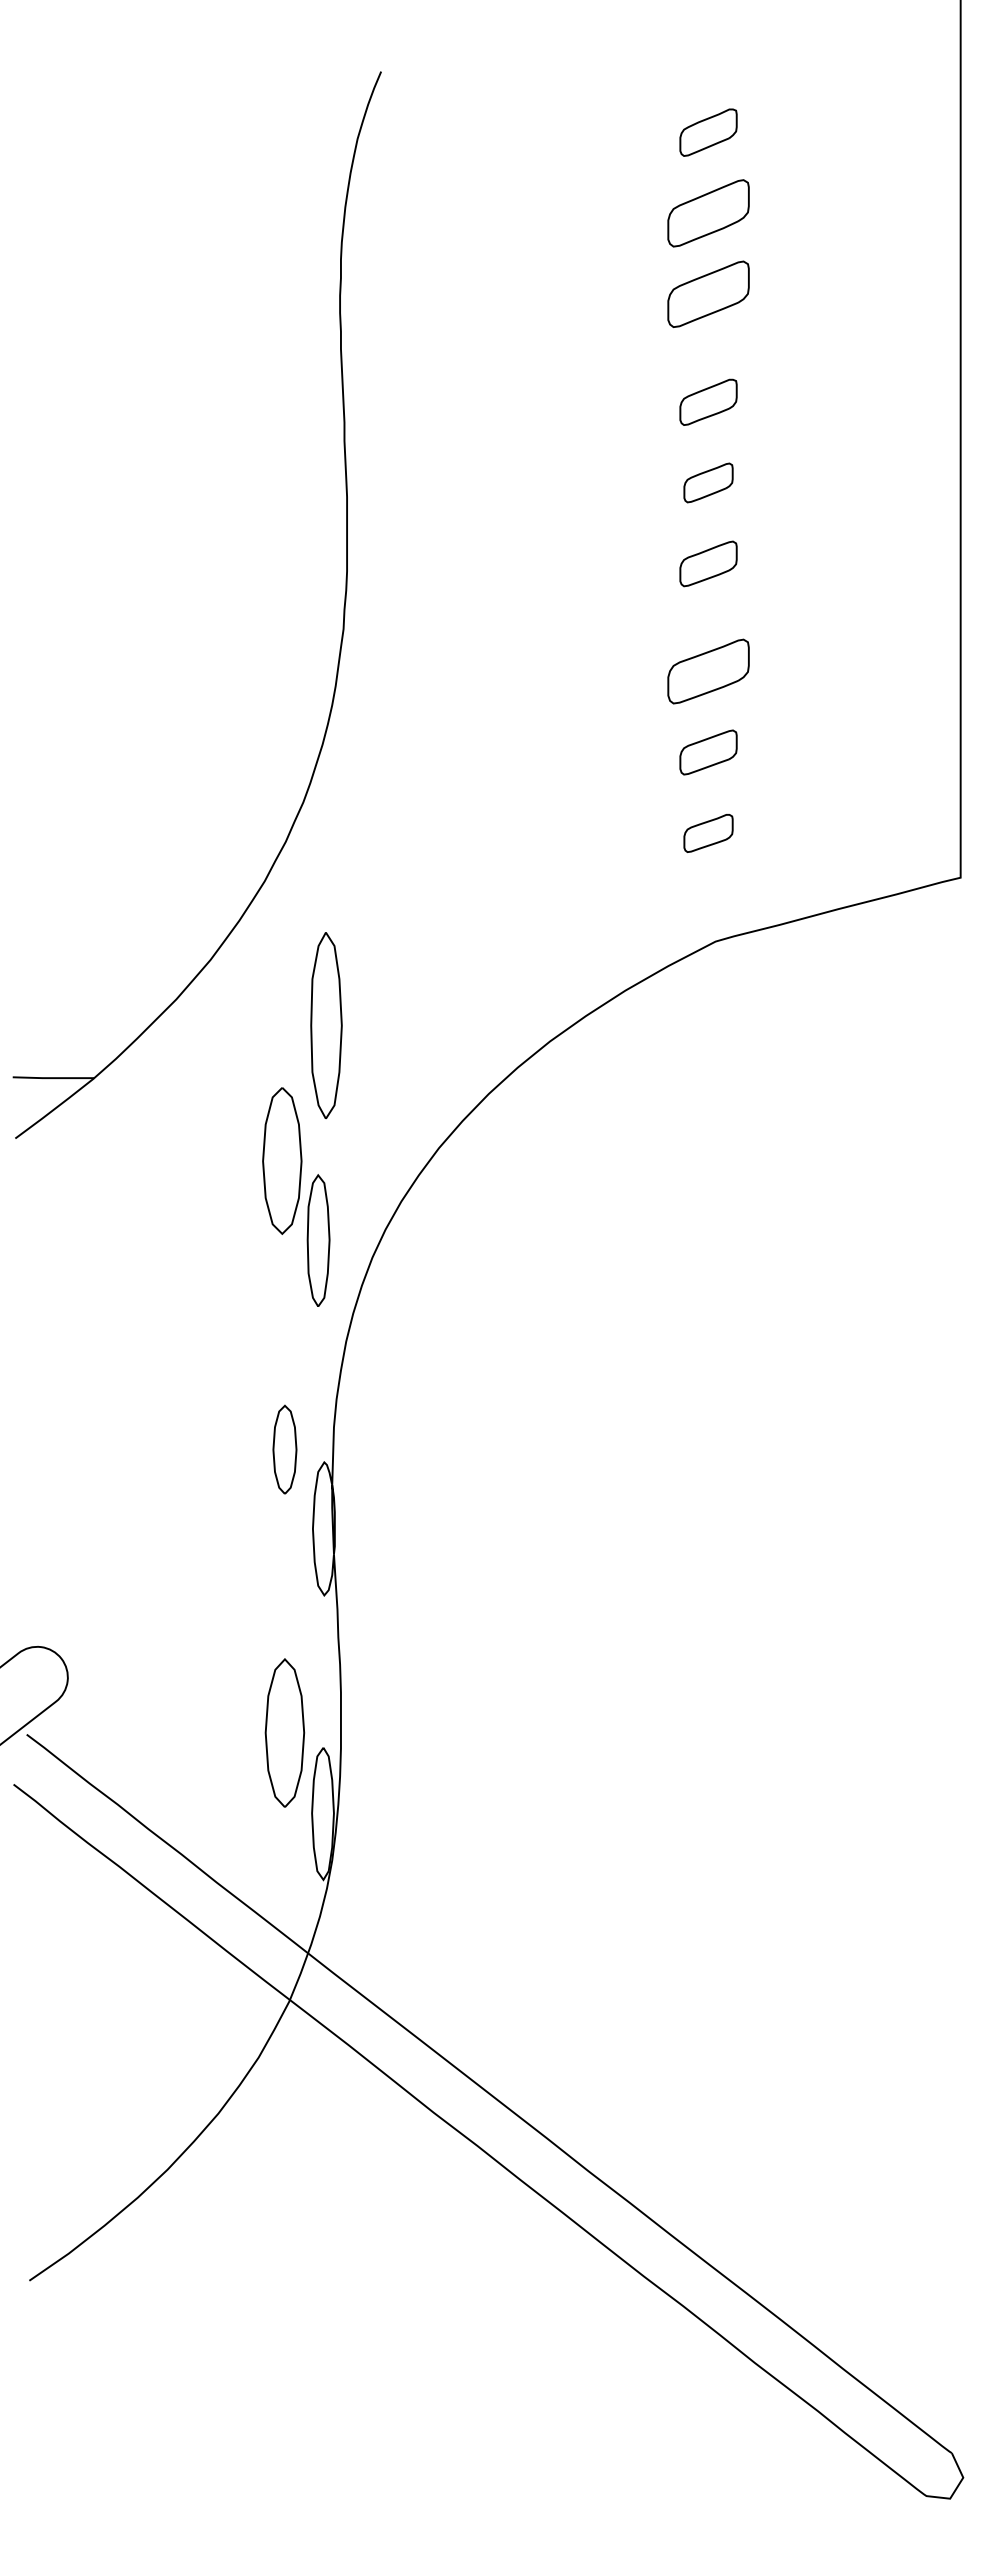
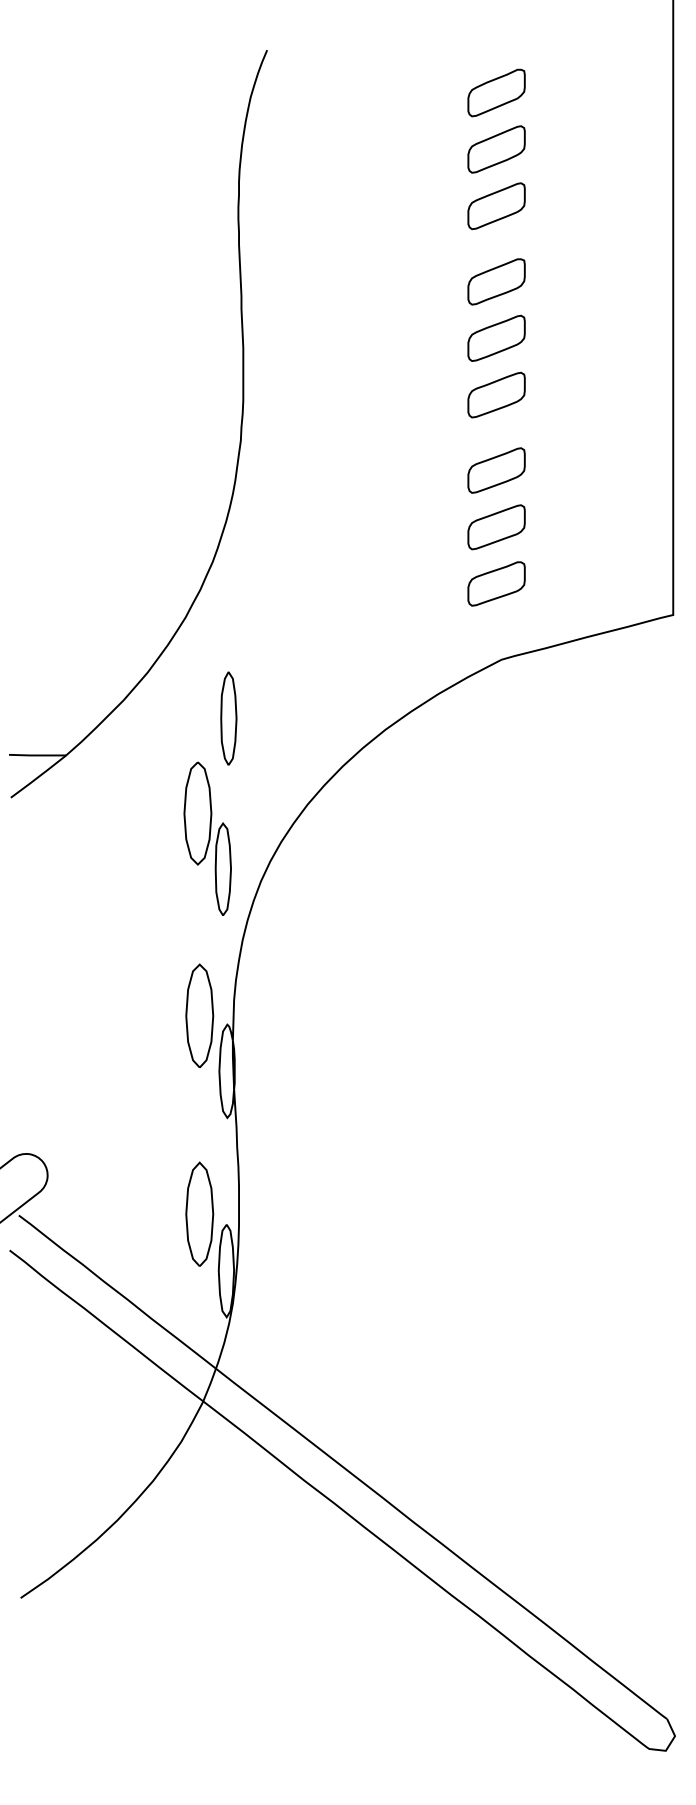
part: (708, 132) -> (496, 92), size x1.43
part: (708, 402) -> (496, 282), size x1.43
part: (708, 482) -> (496, 338), size x1.67
part: (708, 563) -> (496, 394), size x1.43
part: (708, 752) -> (496, 527), size x1.43
part: (708, 833) -> (496, 584), size x1.67
part: (326, 1025) -> (228, 718), size x0.71
part: (284, 1449) -> (199, 1015), size x1.67

